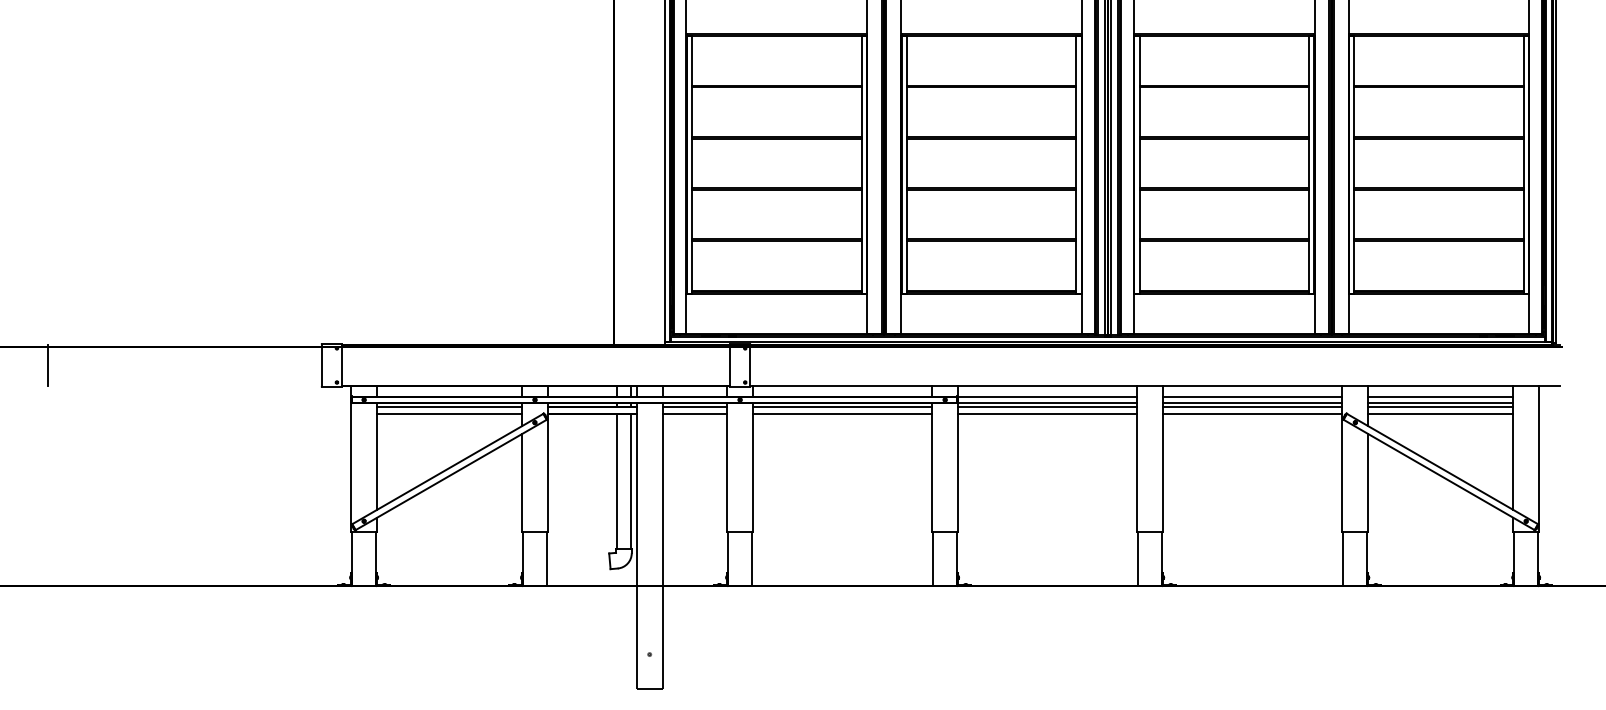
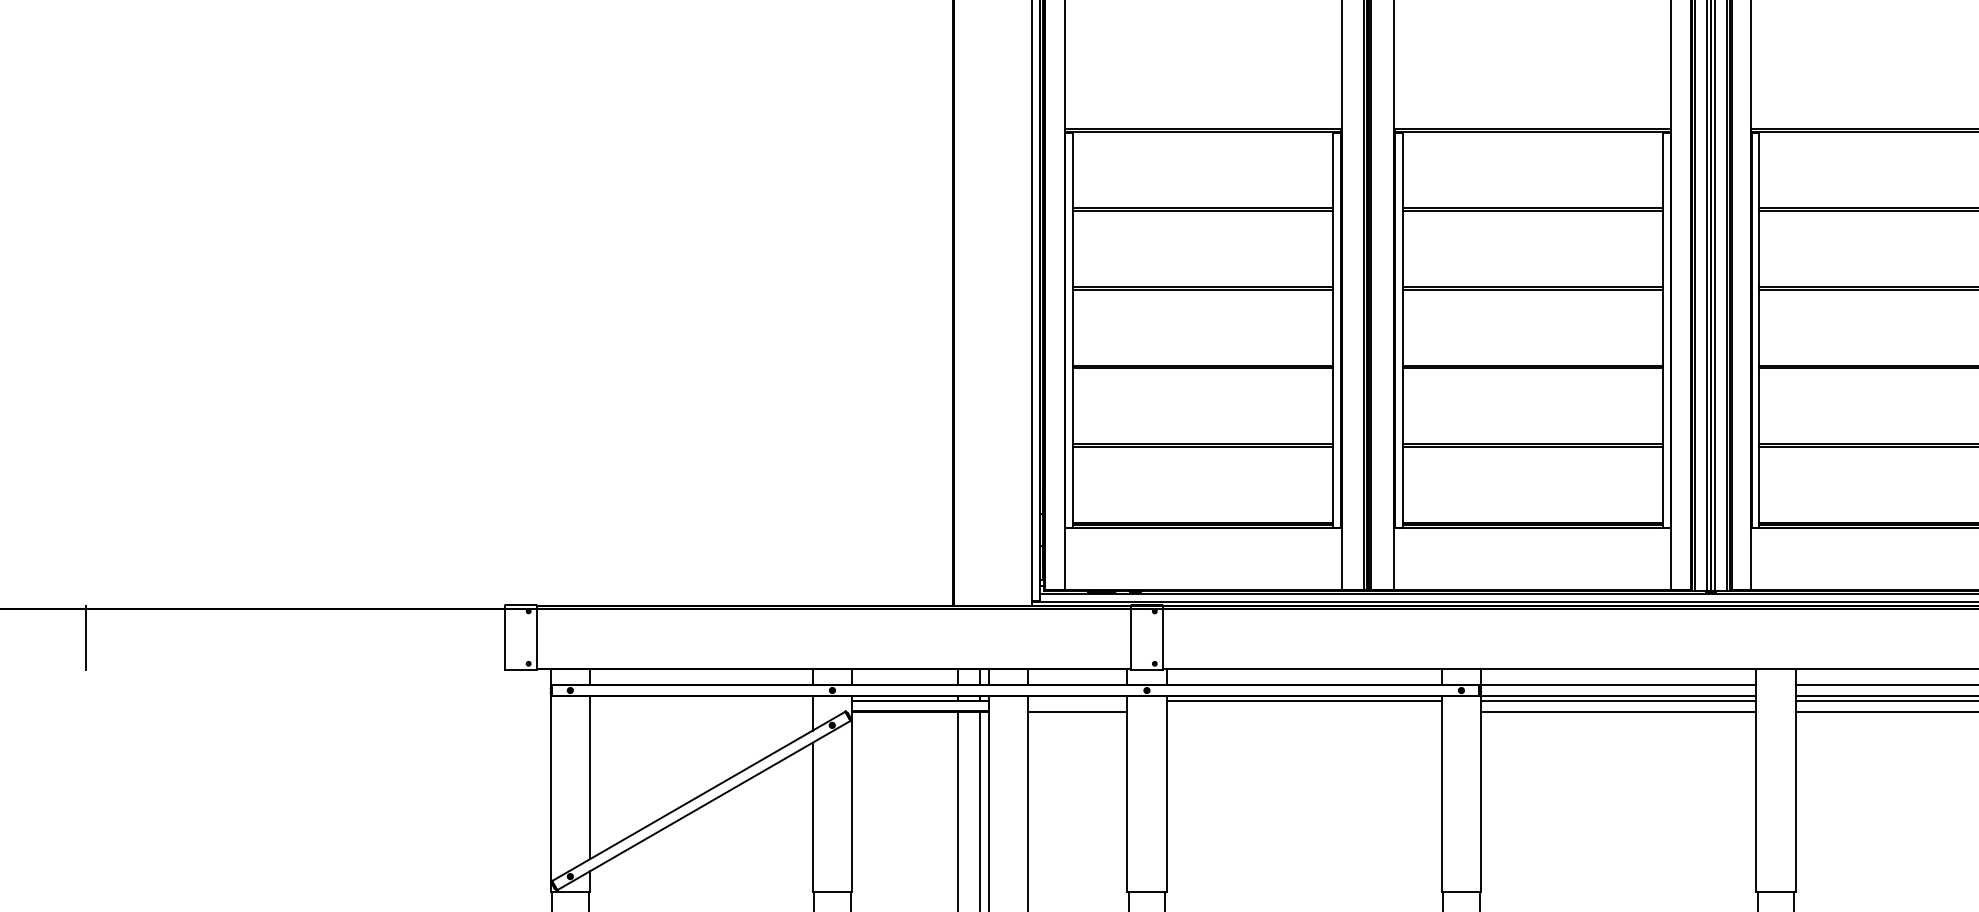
line: (449, 406) -> (701, 700), removed
line: (694, 406) -> (1076, 700), removed
line: (449, 413) -> (701, 711), removed
line: (842, 413) -> (1303, 711), removed

